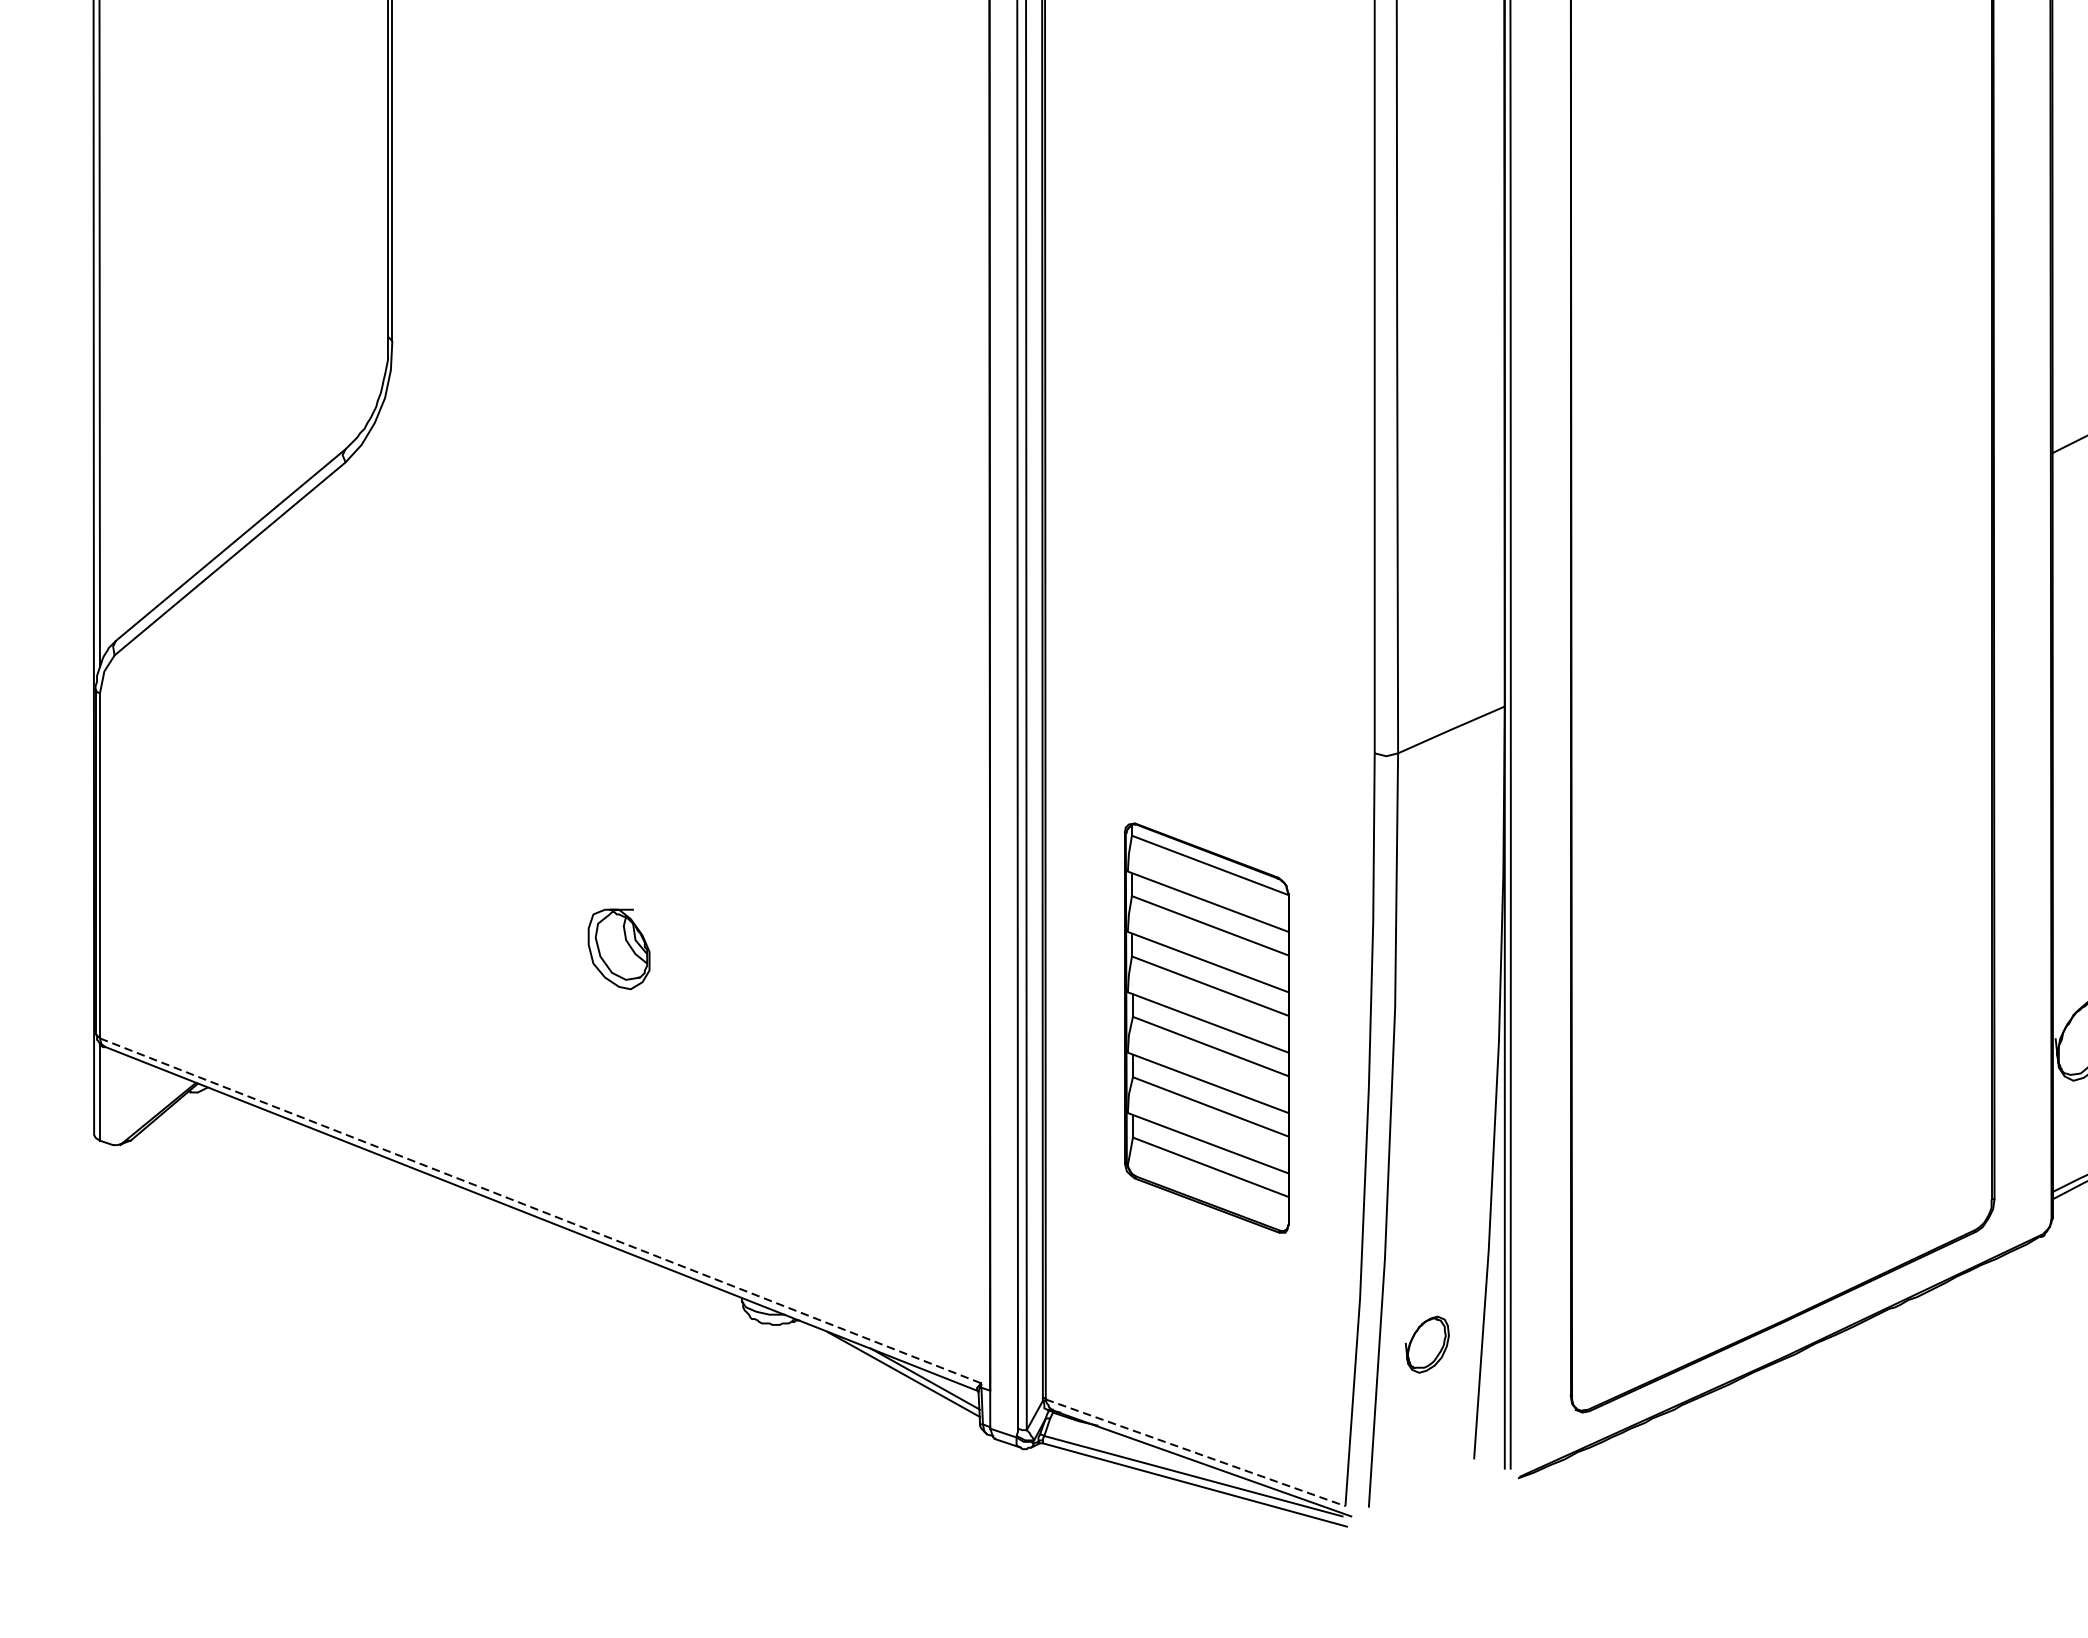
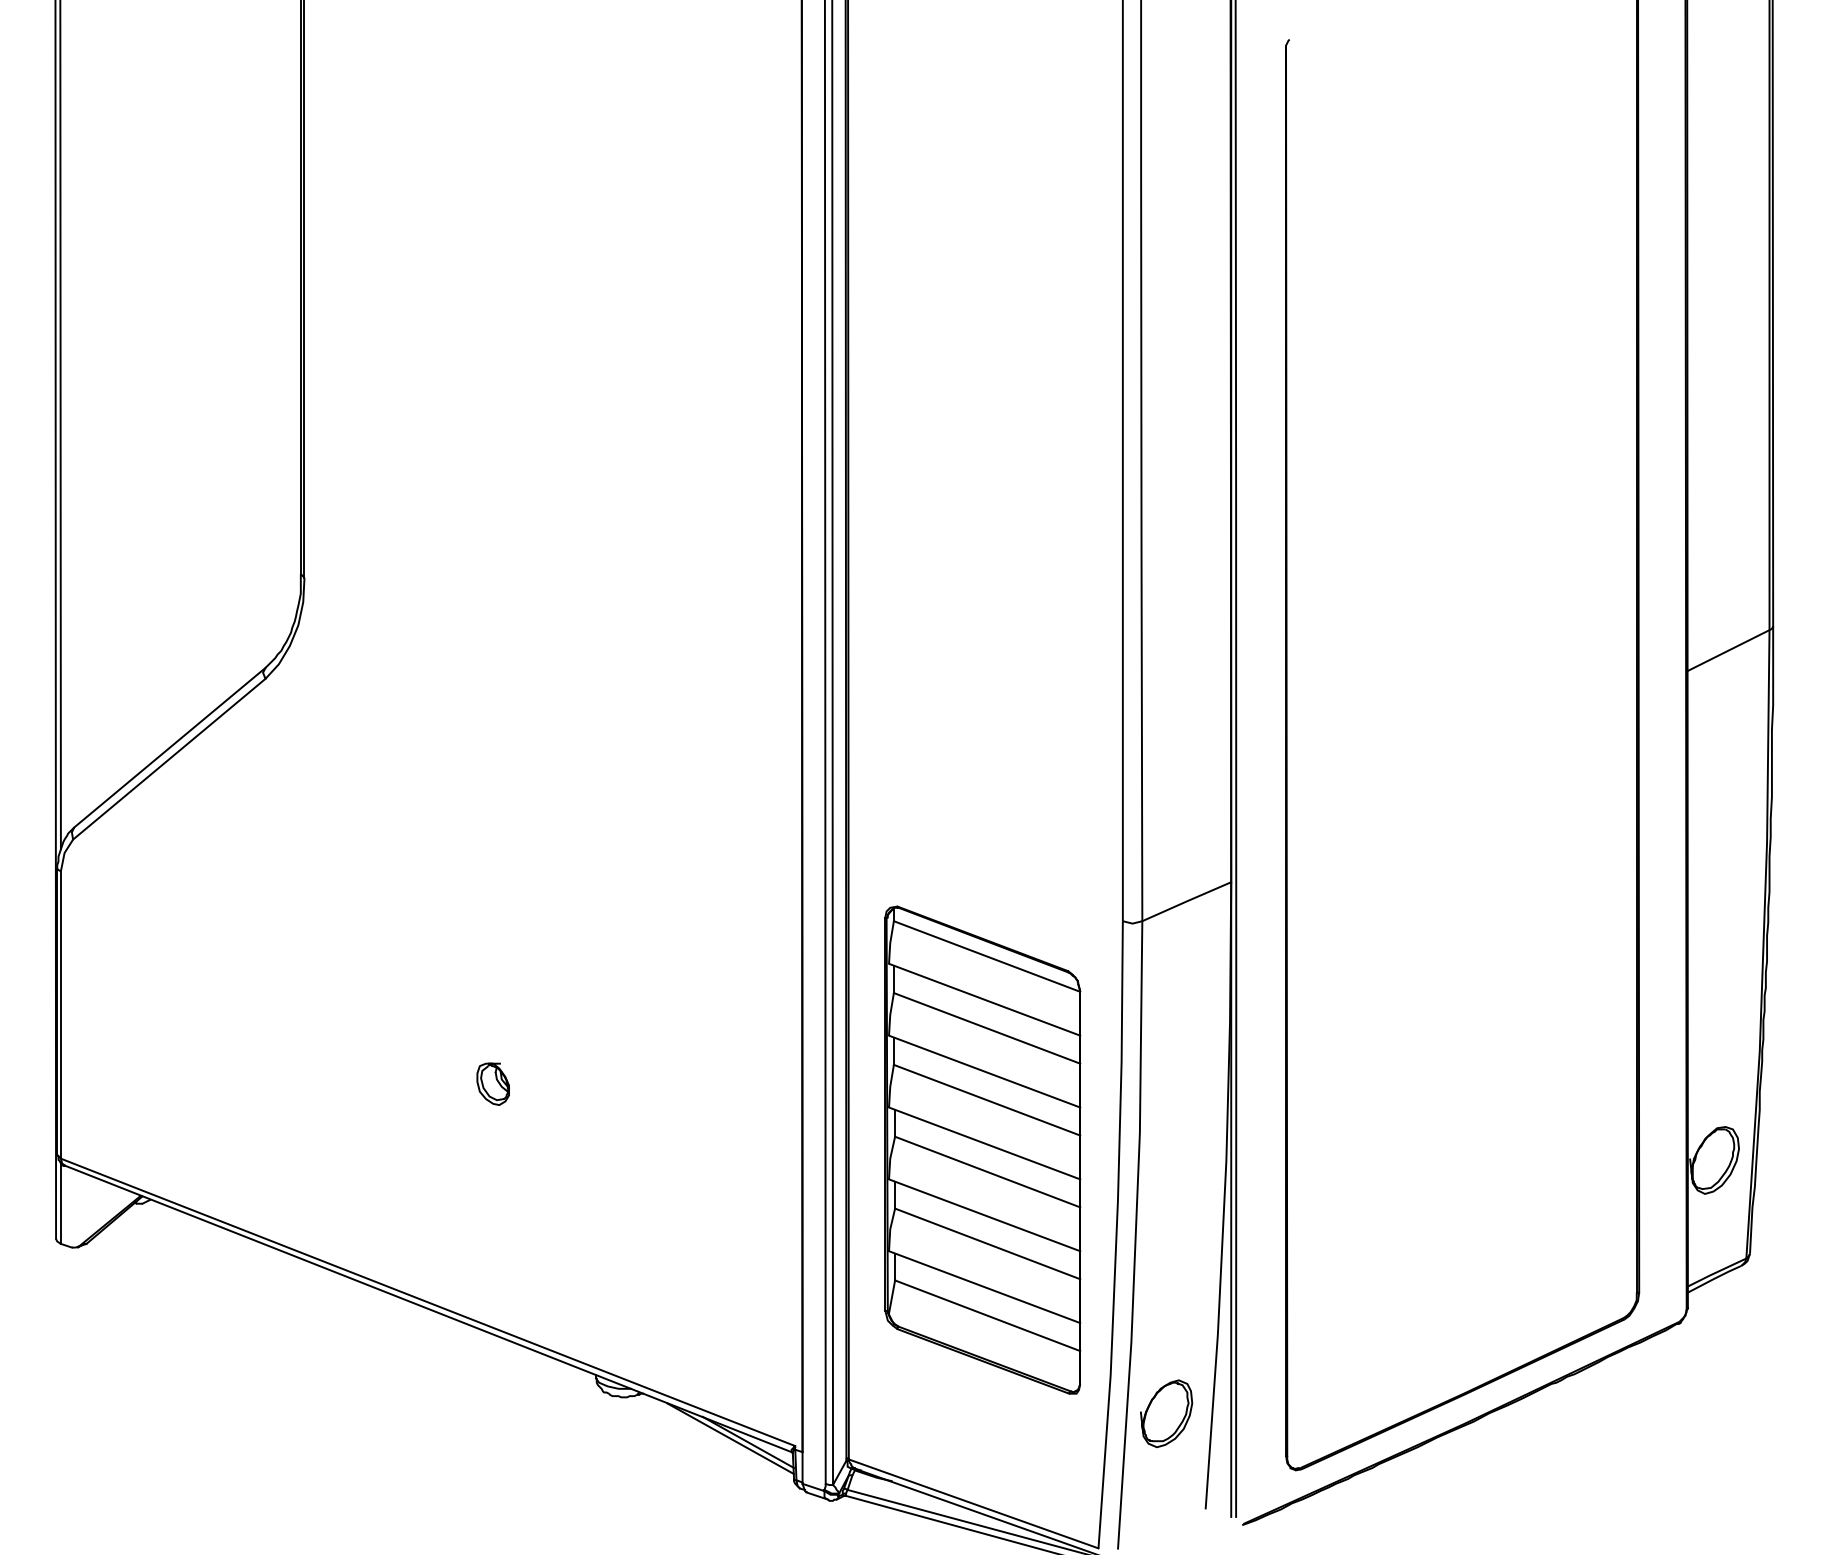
part: (618, 948) -> (492, 1083), size x0.62
part: (1206, 1027) -> (982, 1149), size x1.43
line: (541, 1211) -> (428, 1302), dashed -> solid
part: (1427, 1344) -> (1166, 1413), size x1.43
line: (1195, 1452) -> (973, 1503), dashed -> solid

